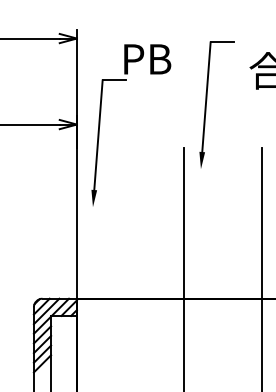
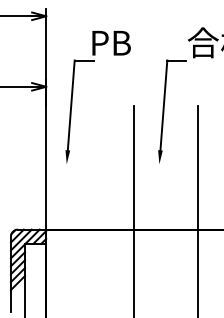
part: (207, 100) -> (164, 108), moved
part: (100, 125) -> (72, 97), moved

